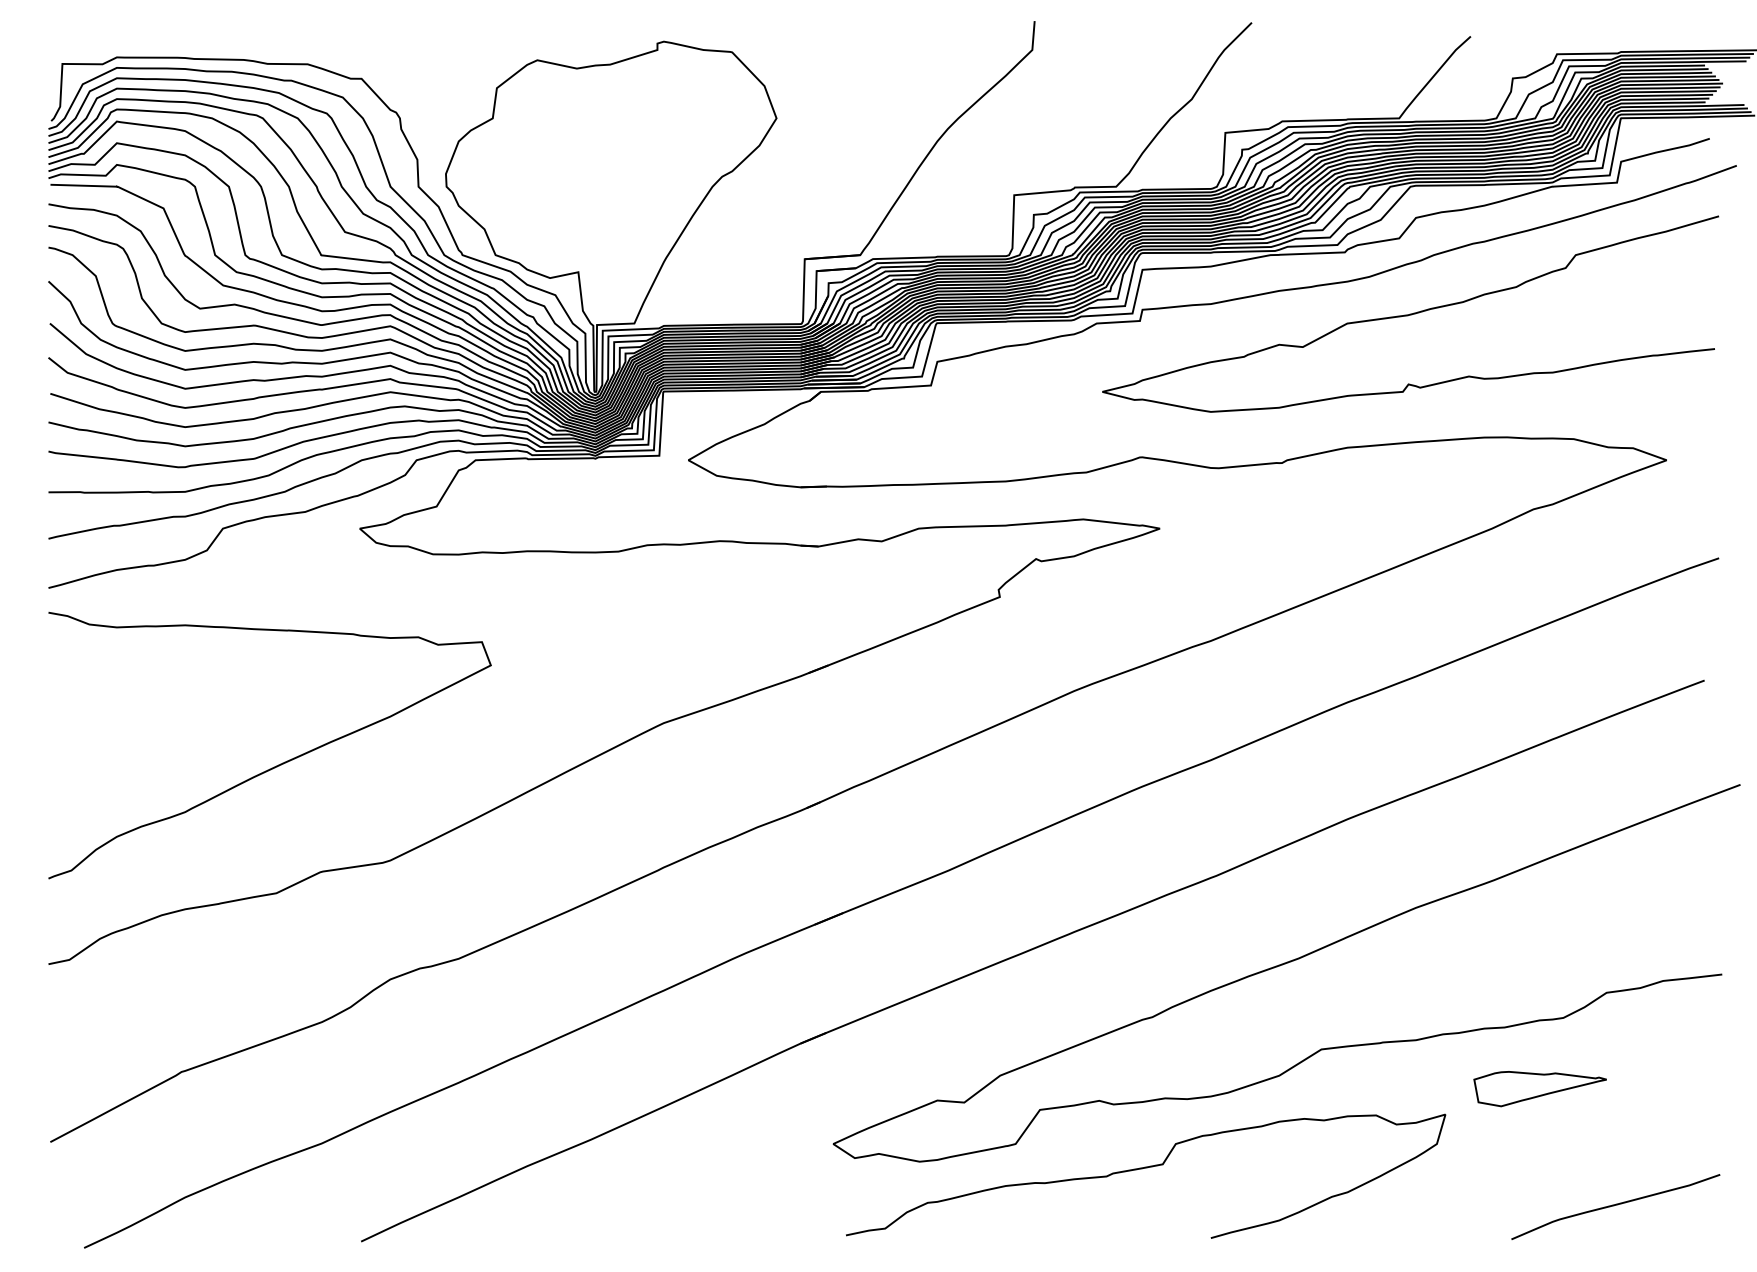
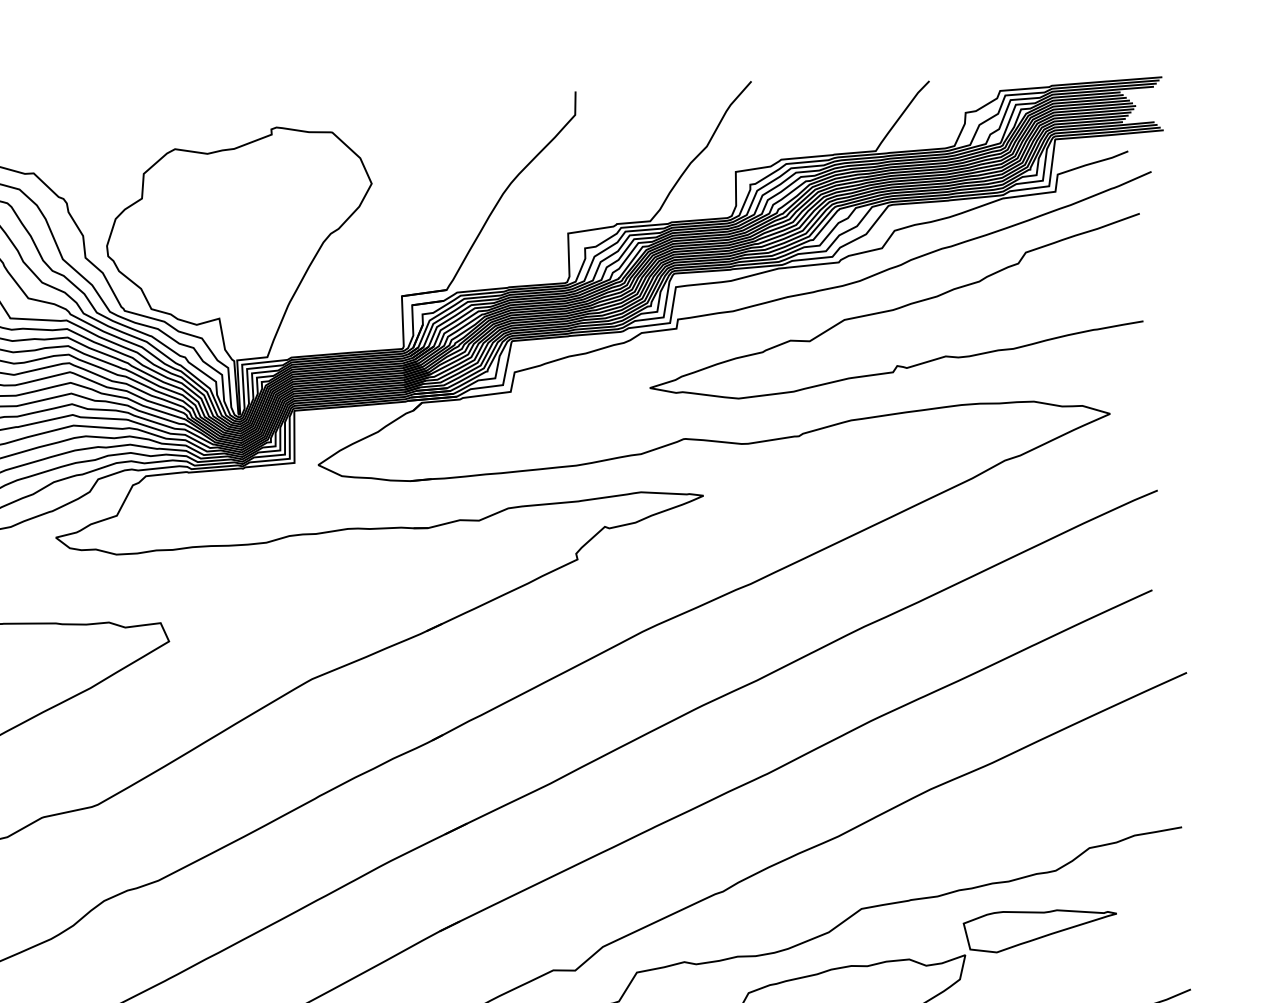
part: (1540, 1088) -> (1040, 929), size x1.43

